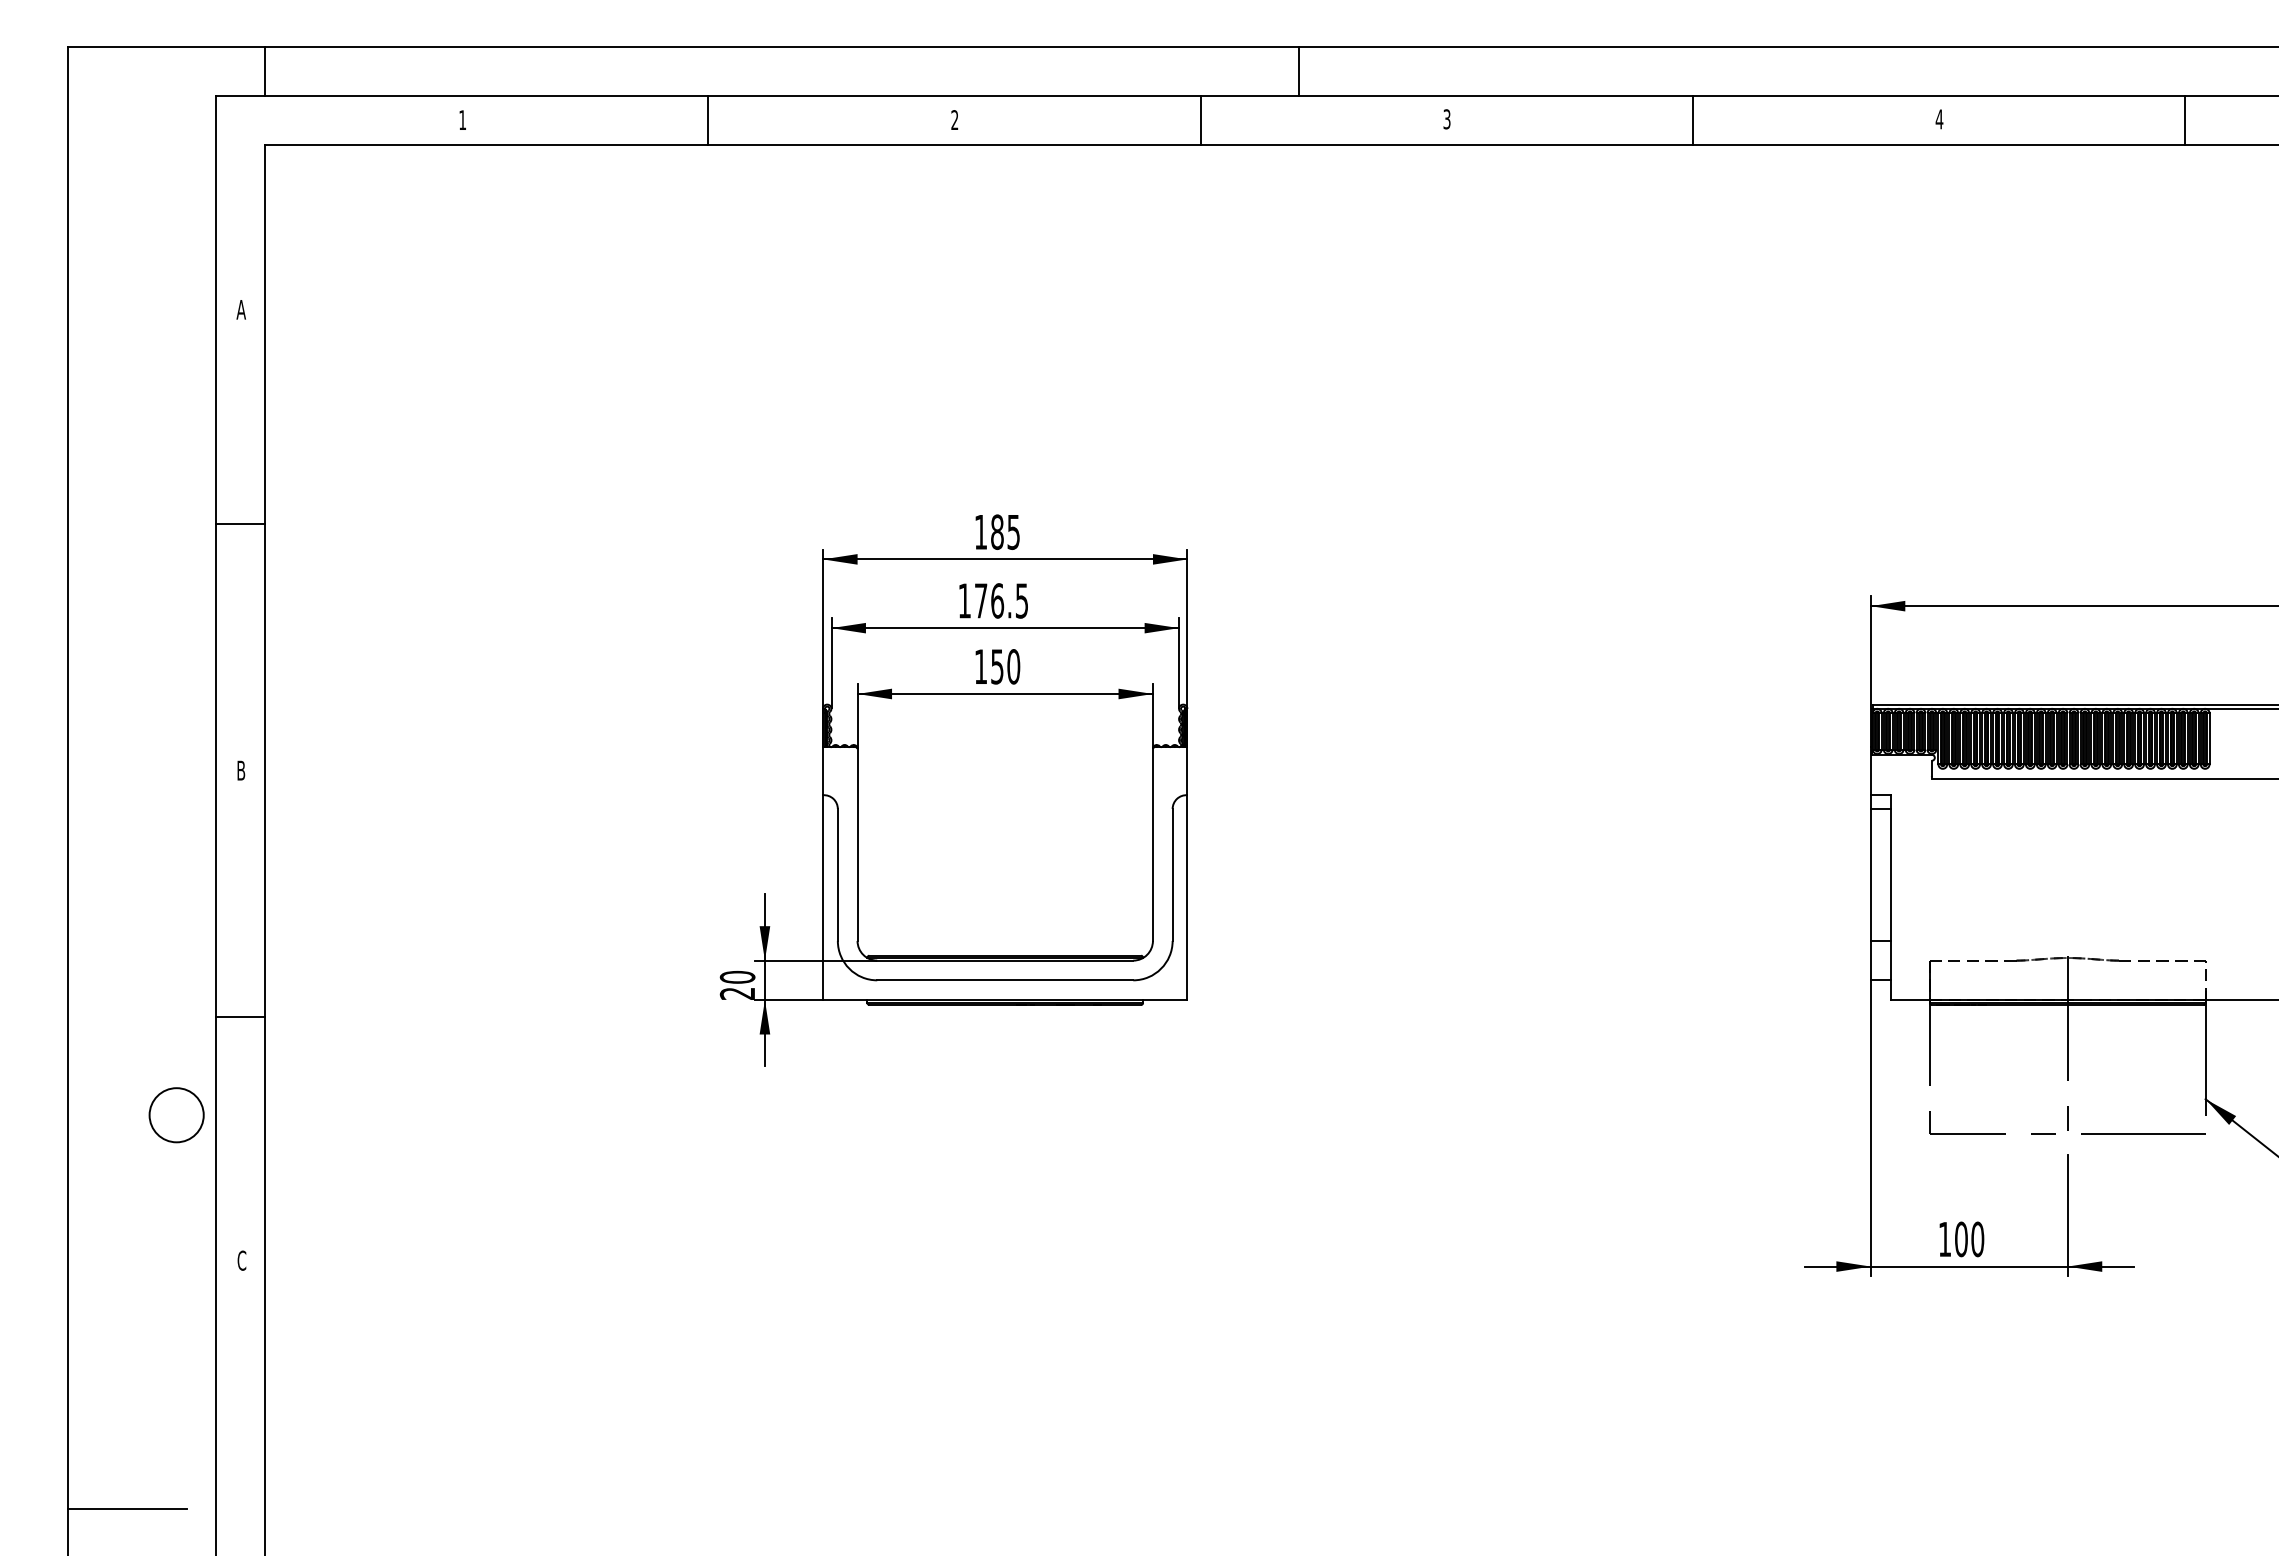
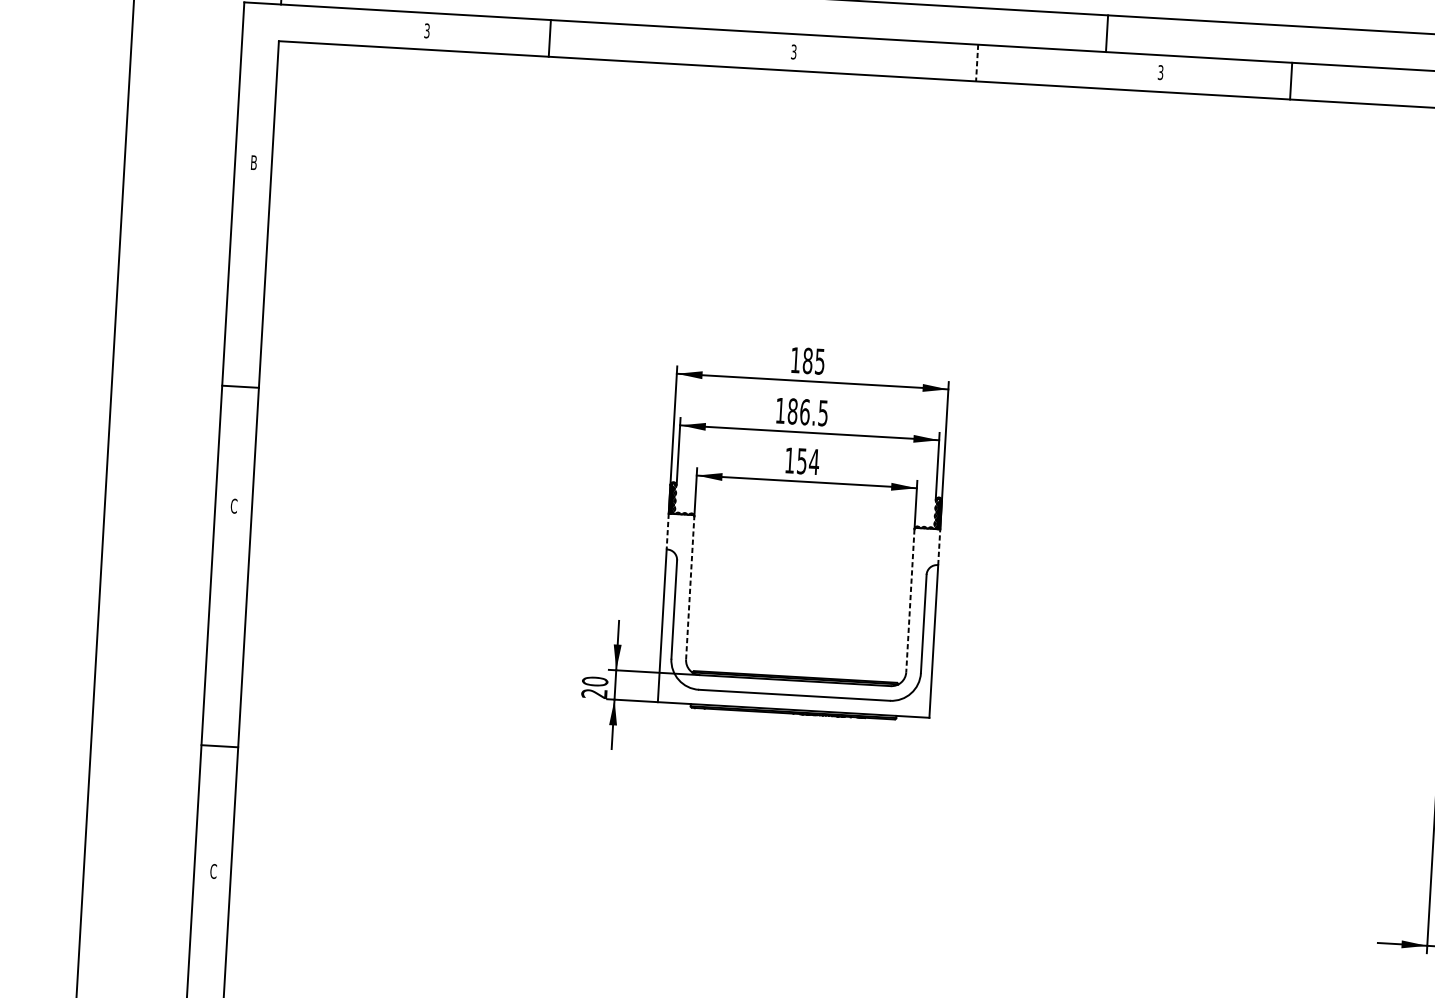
line: (1299, 71) -> (1107, 33), moved
text: (462, 120) -> (426, 31), 1 -> 3
line: (708, 120) -> (549, 38), moved
text: (954, 120) -> (793, 52), 2 -> 3
line: (1200, 120) -> (976, 62), solid -> dashed
line: (1693, 120) -> (1291, 81), moved
text: (240, 309) -> (253, 162), A -> B
line: (240, 524) -> (240, 386), moved
text: (980, 600) -> (792, 411), 176.5 -> 186.5
text: (1013, 666) -> (814, 461), 150 -> 154
text: (240, 770) -> (233, 506), B -> C
line: (1187, 770) -> (939, 546), solid -> dashed
line: (823, 771) -> (668, 531), solid -> dashed
line: (857, 845) -> (690, 588), solid -> dashed
line: (1152, 845) -> (910, 601), solid -> dashed
line: (240, 1016) -> (219, 746), moved
circle: (176, 1115) -> (171, 760), removed

